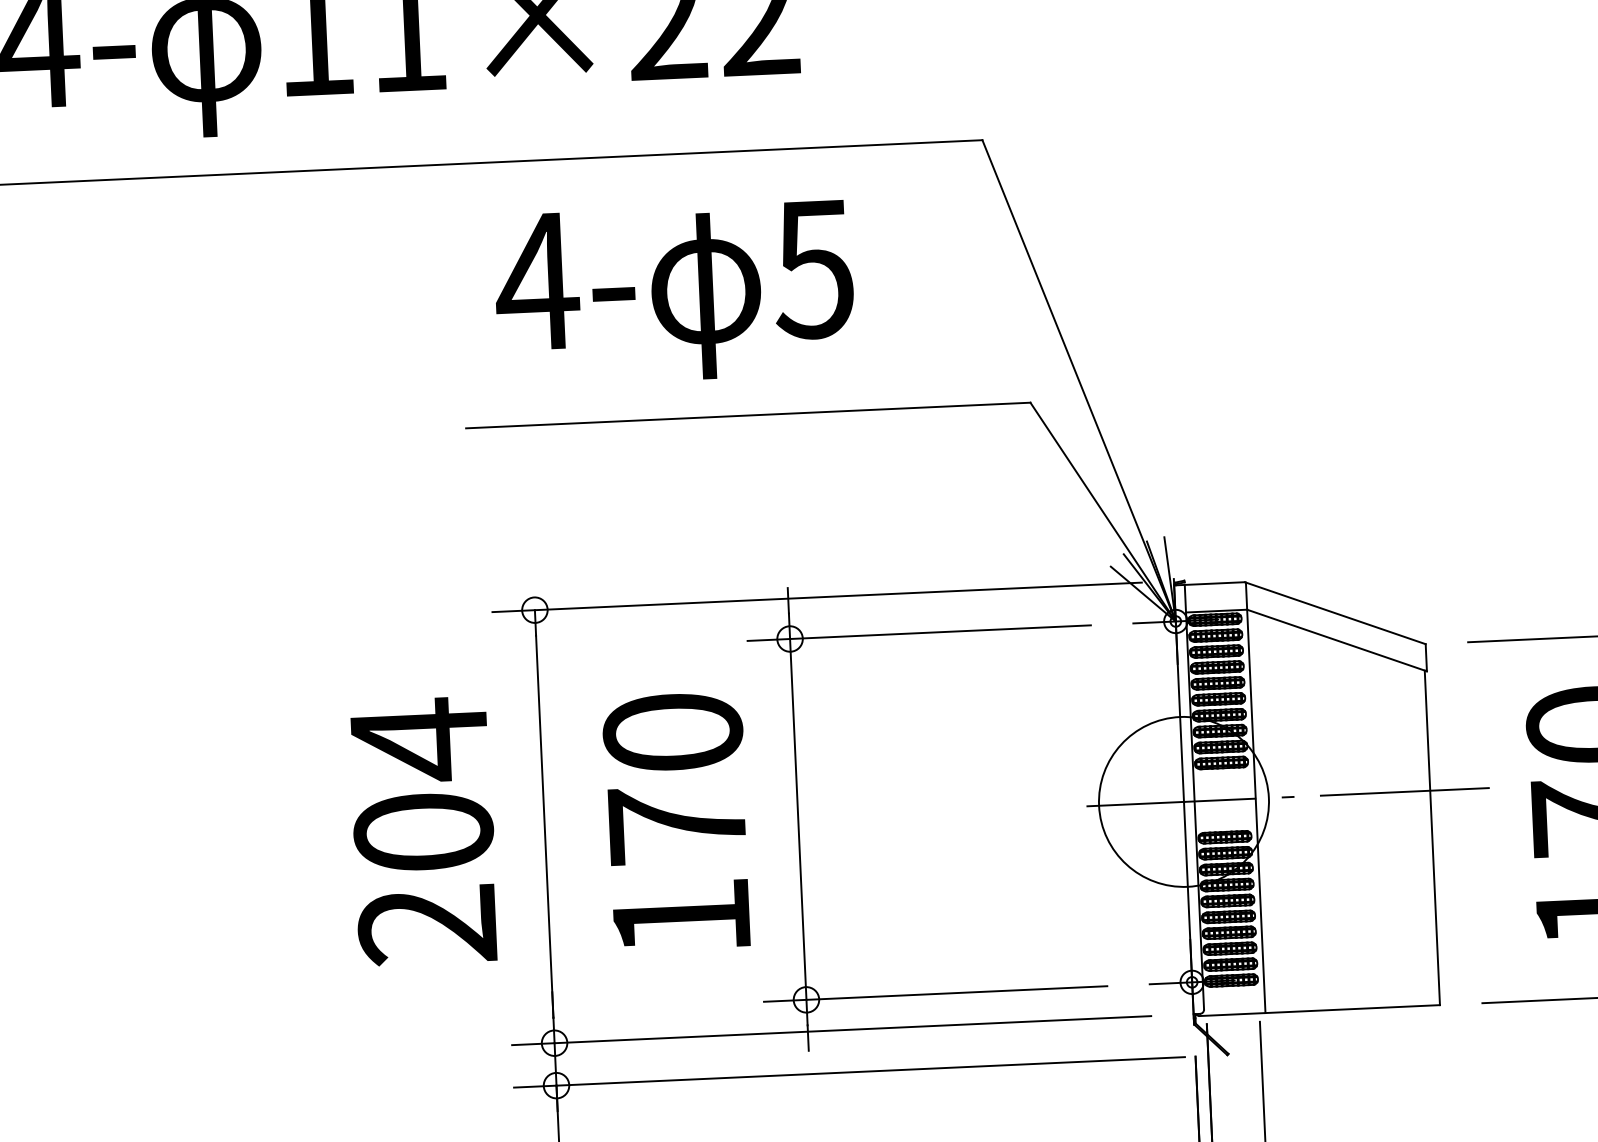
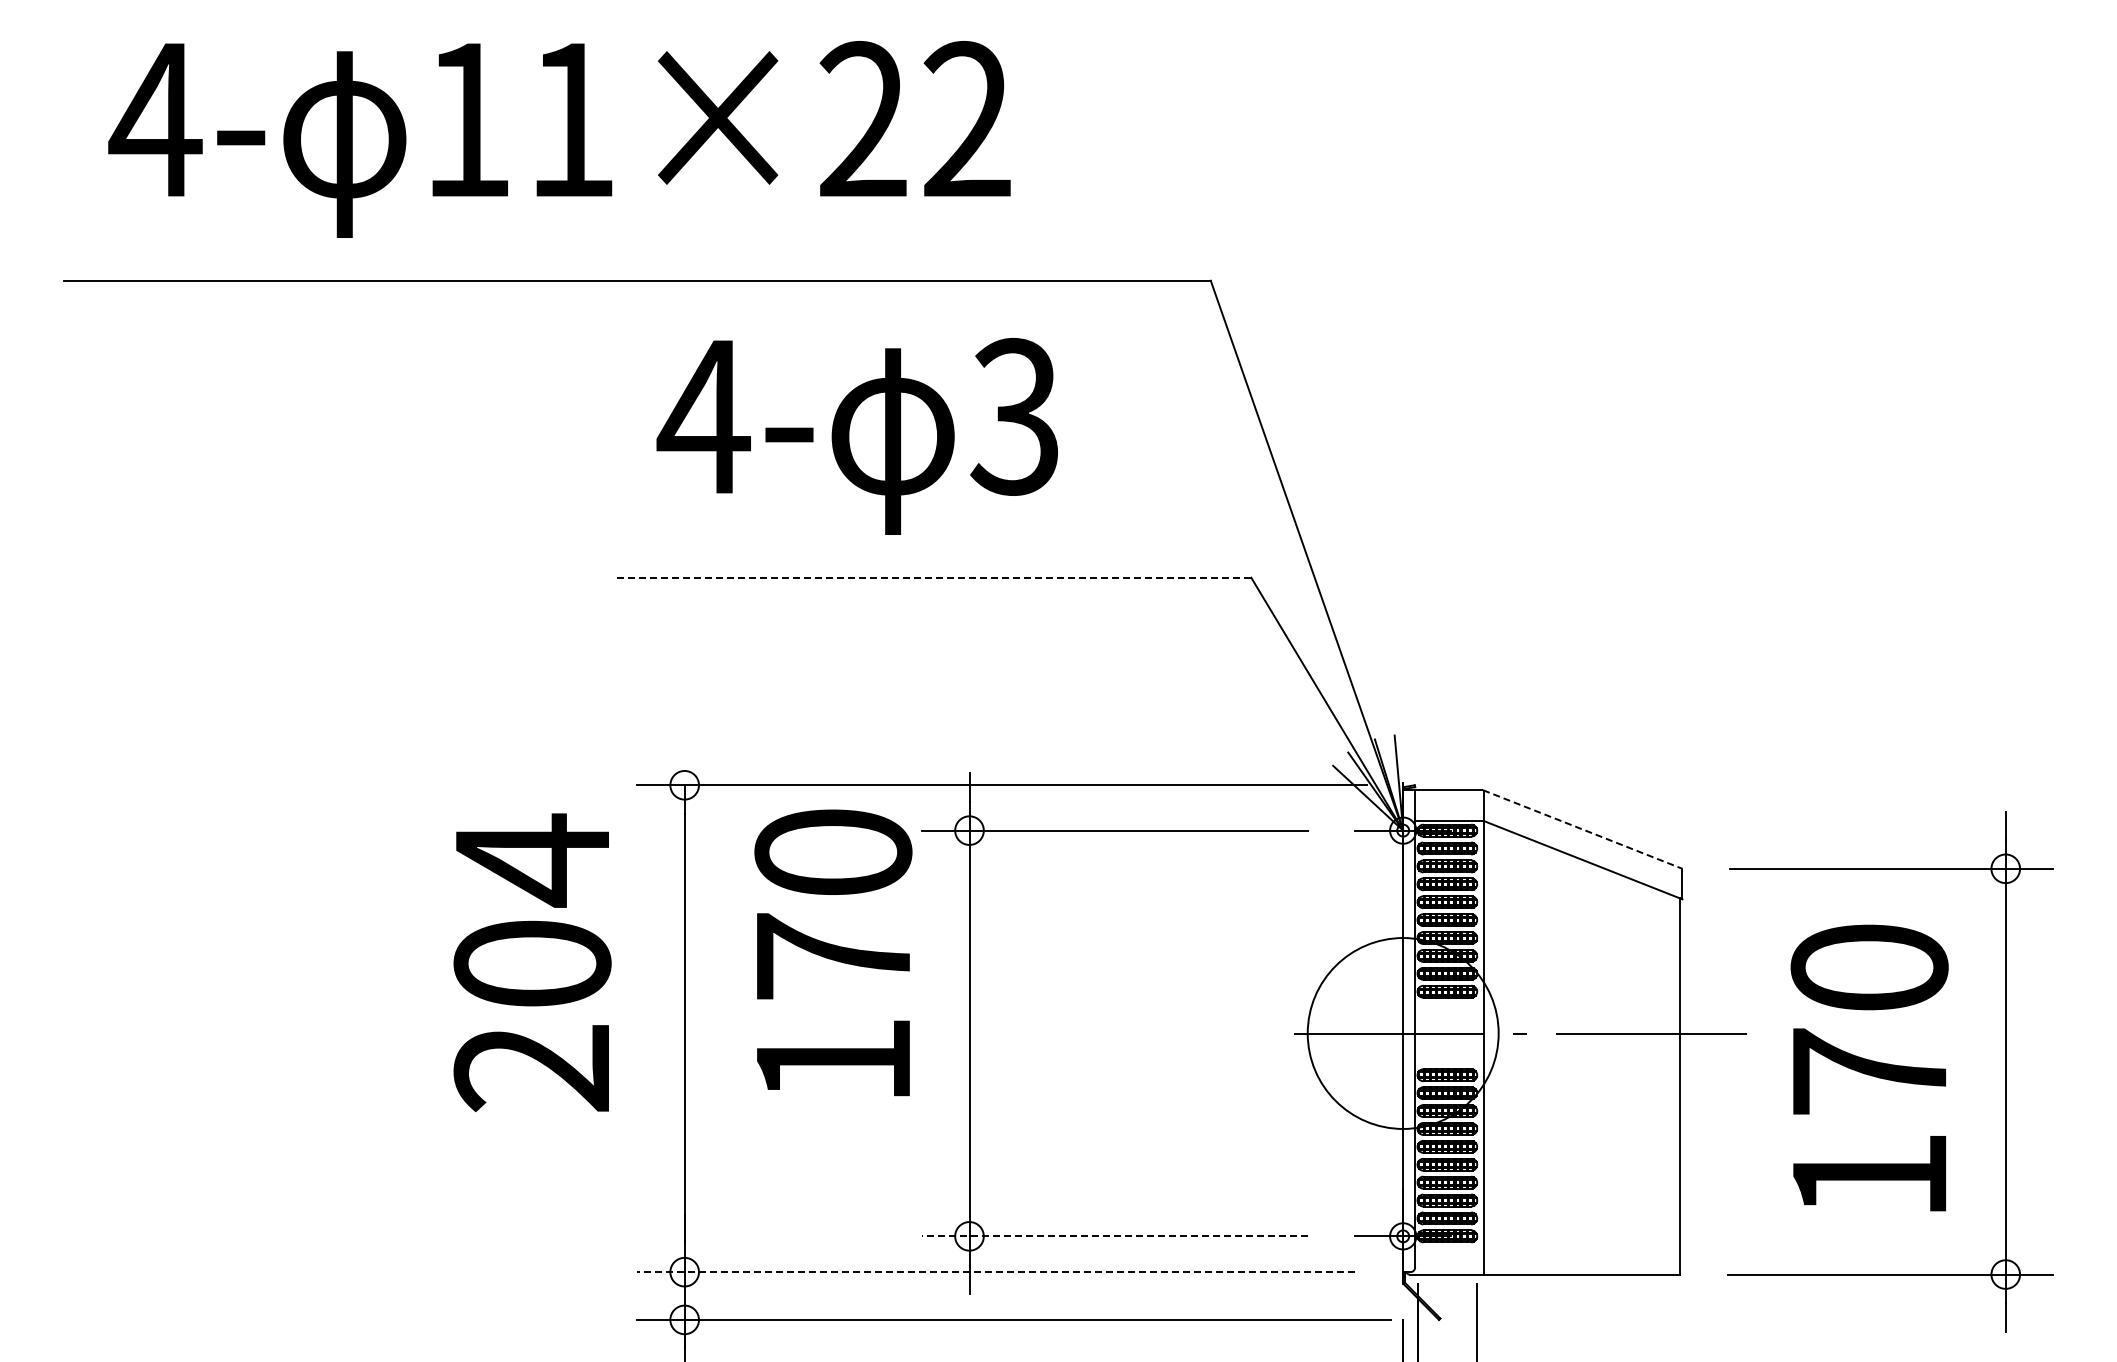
text: (812, 268) -> (1013, 416), 5 -> 3
line: (747, 415) -> (933, 577), solid -> dashed
line: (1336, 613) -> (1583, 829), solid -> dashed
text: (677, 821) -> (833, 952), moved
text: (423, 831) -> (532, 962), moved
line: (935, 994) -> (1114, 1236), solid -> dashed
line: (831, 1030) -> (995, 1272), solid -> dashed

